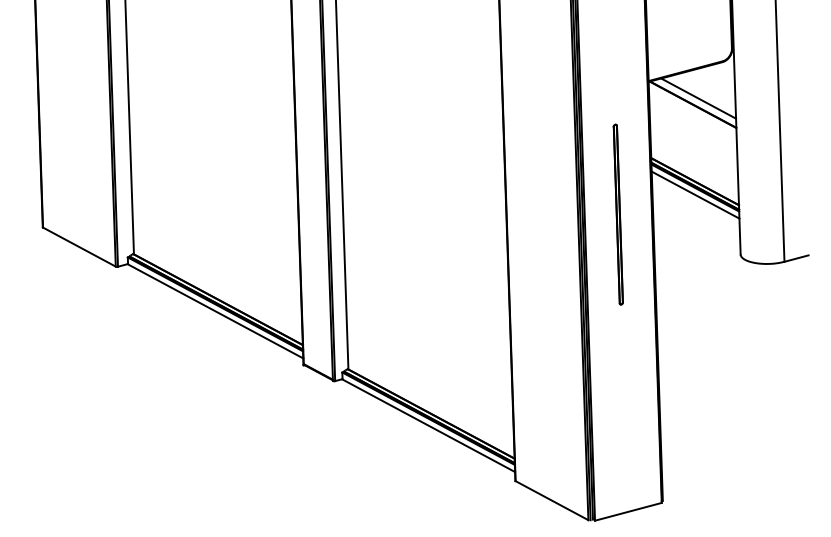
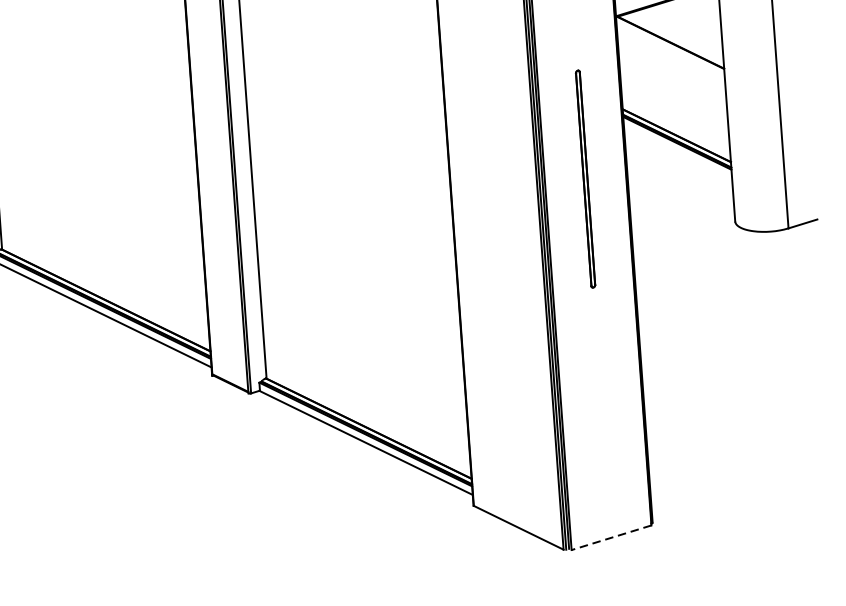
line: (698, 98) -> (677, 35), removed
line: (695, 194) -> (677, 151), removed
line: (628, 511) -> (611, 537), solid -> dashed

